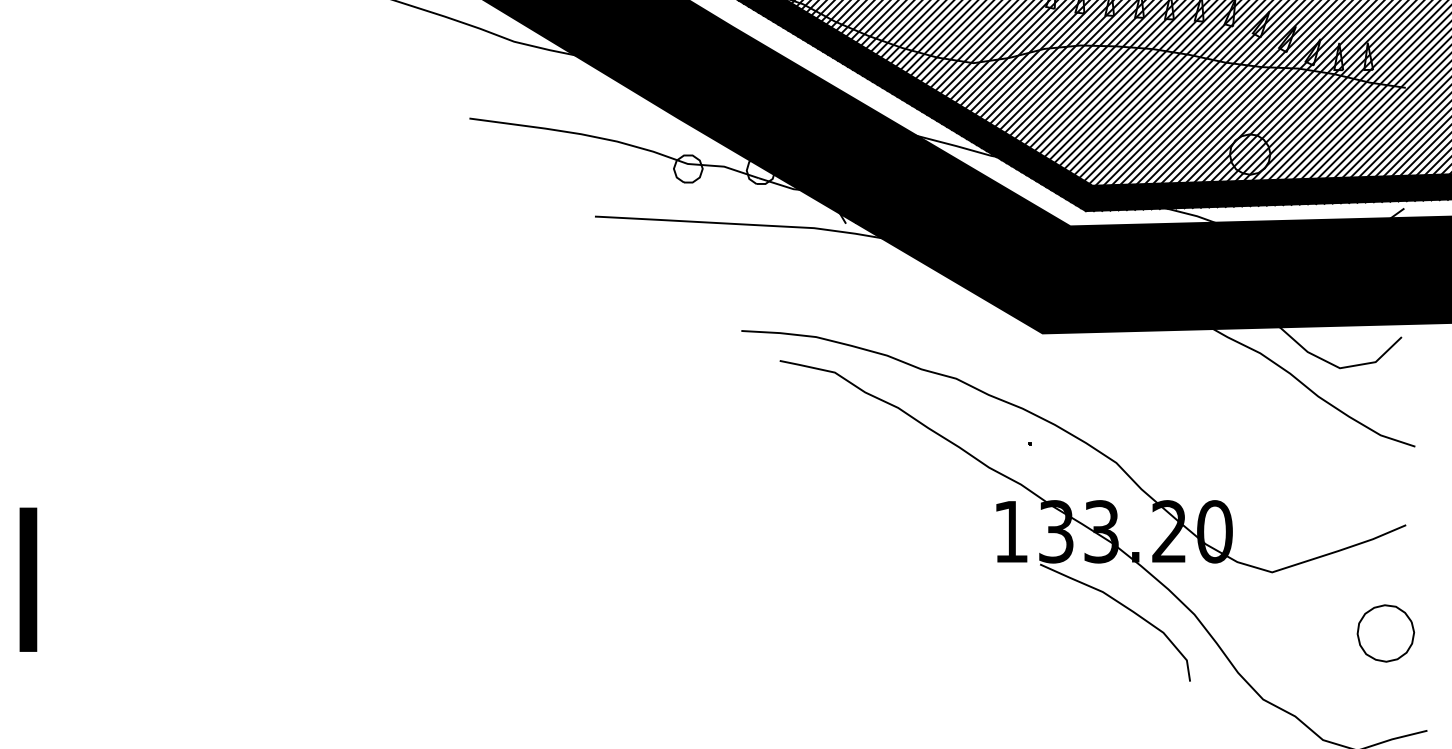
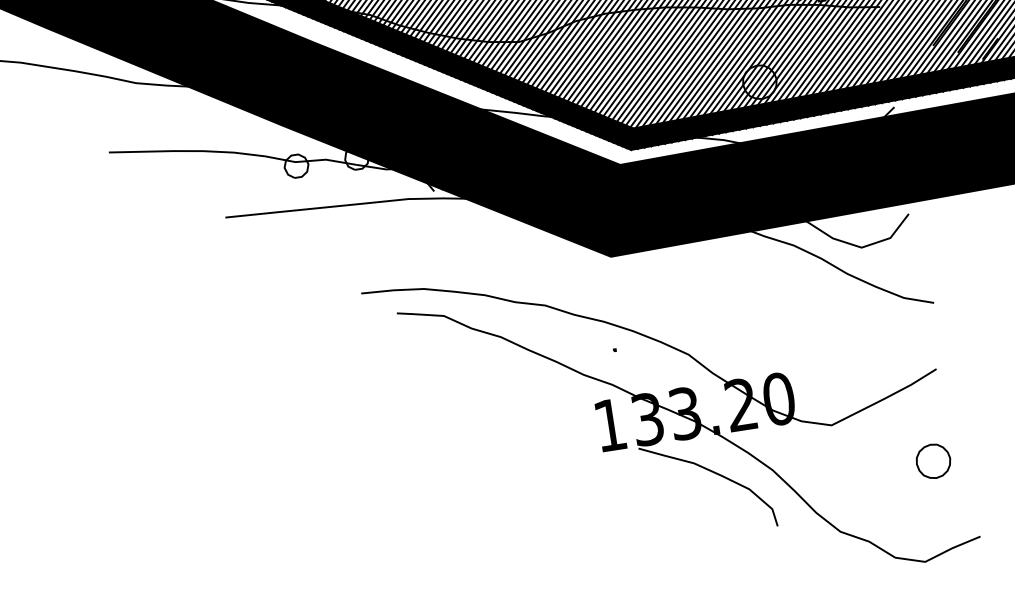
part: (1385, 633) -> (933, 461), size x0.71

